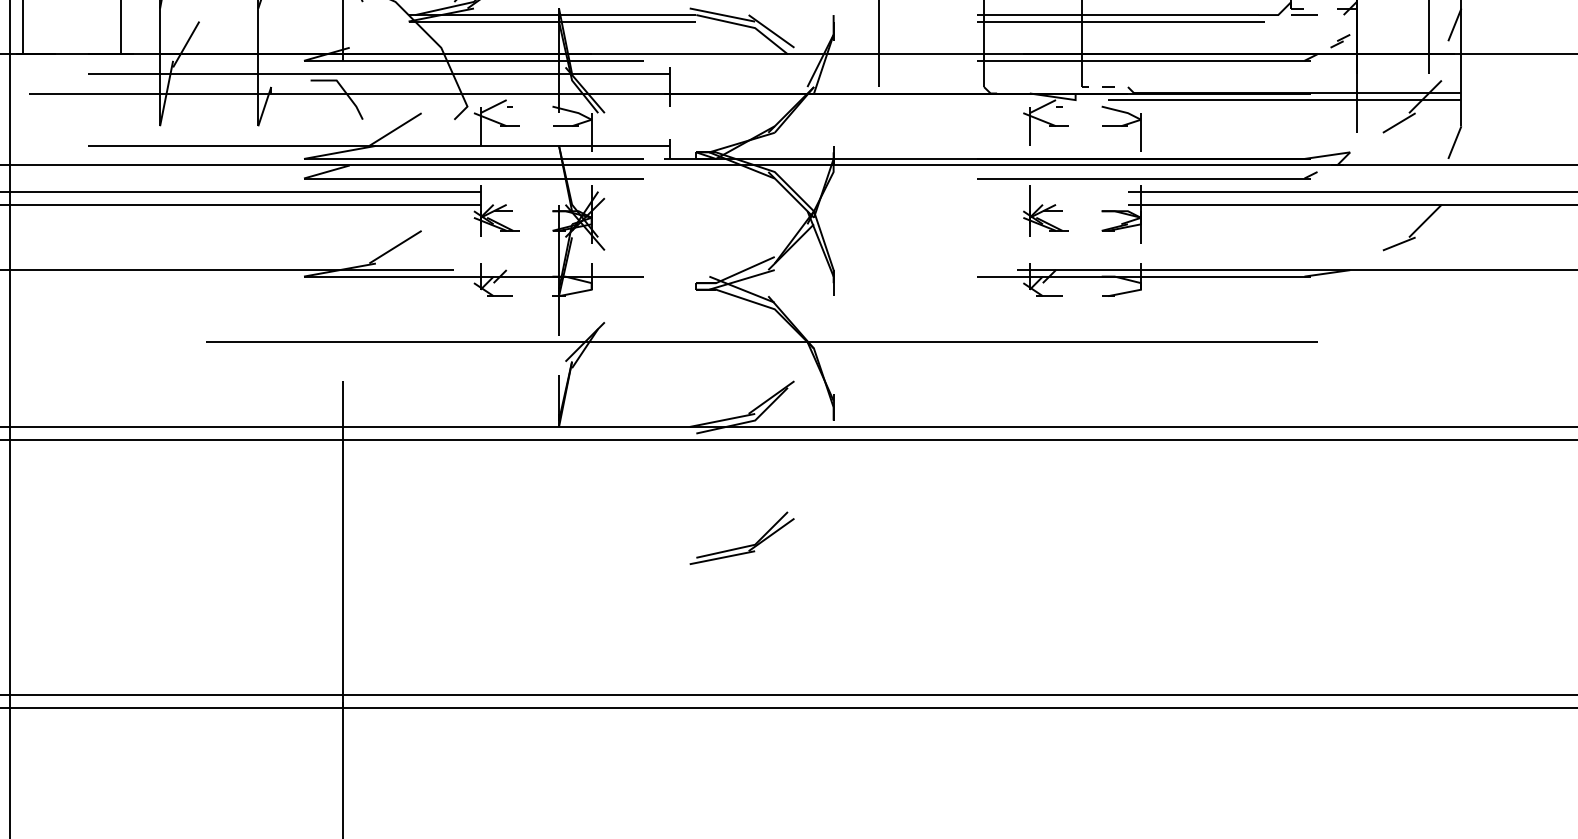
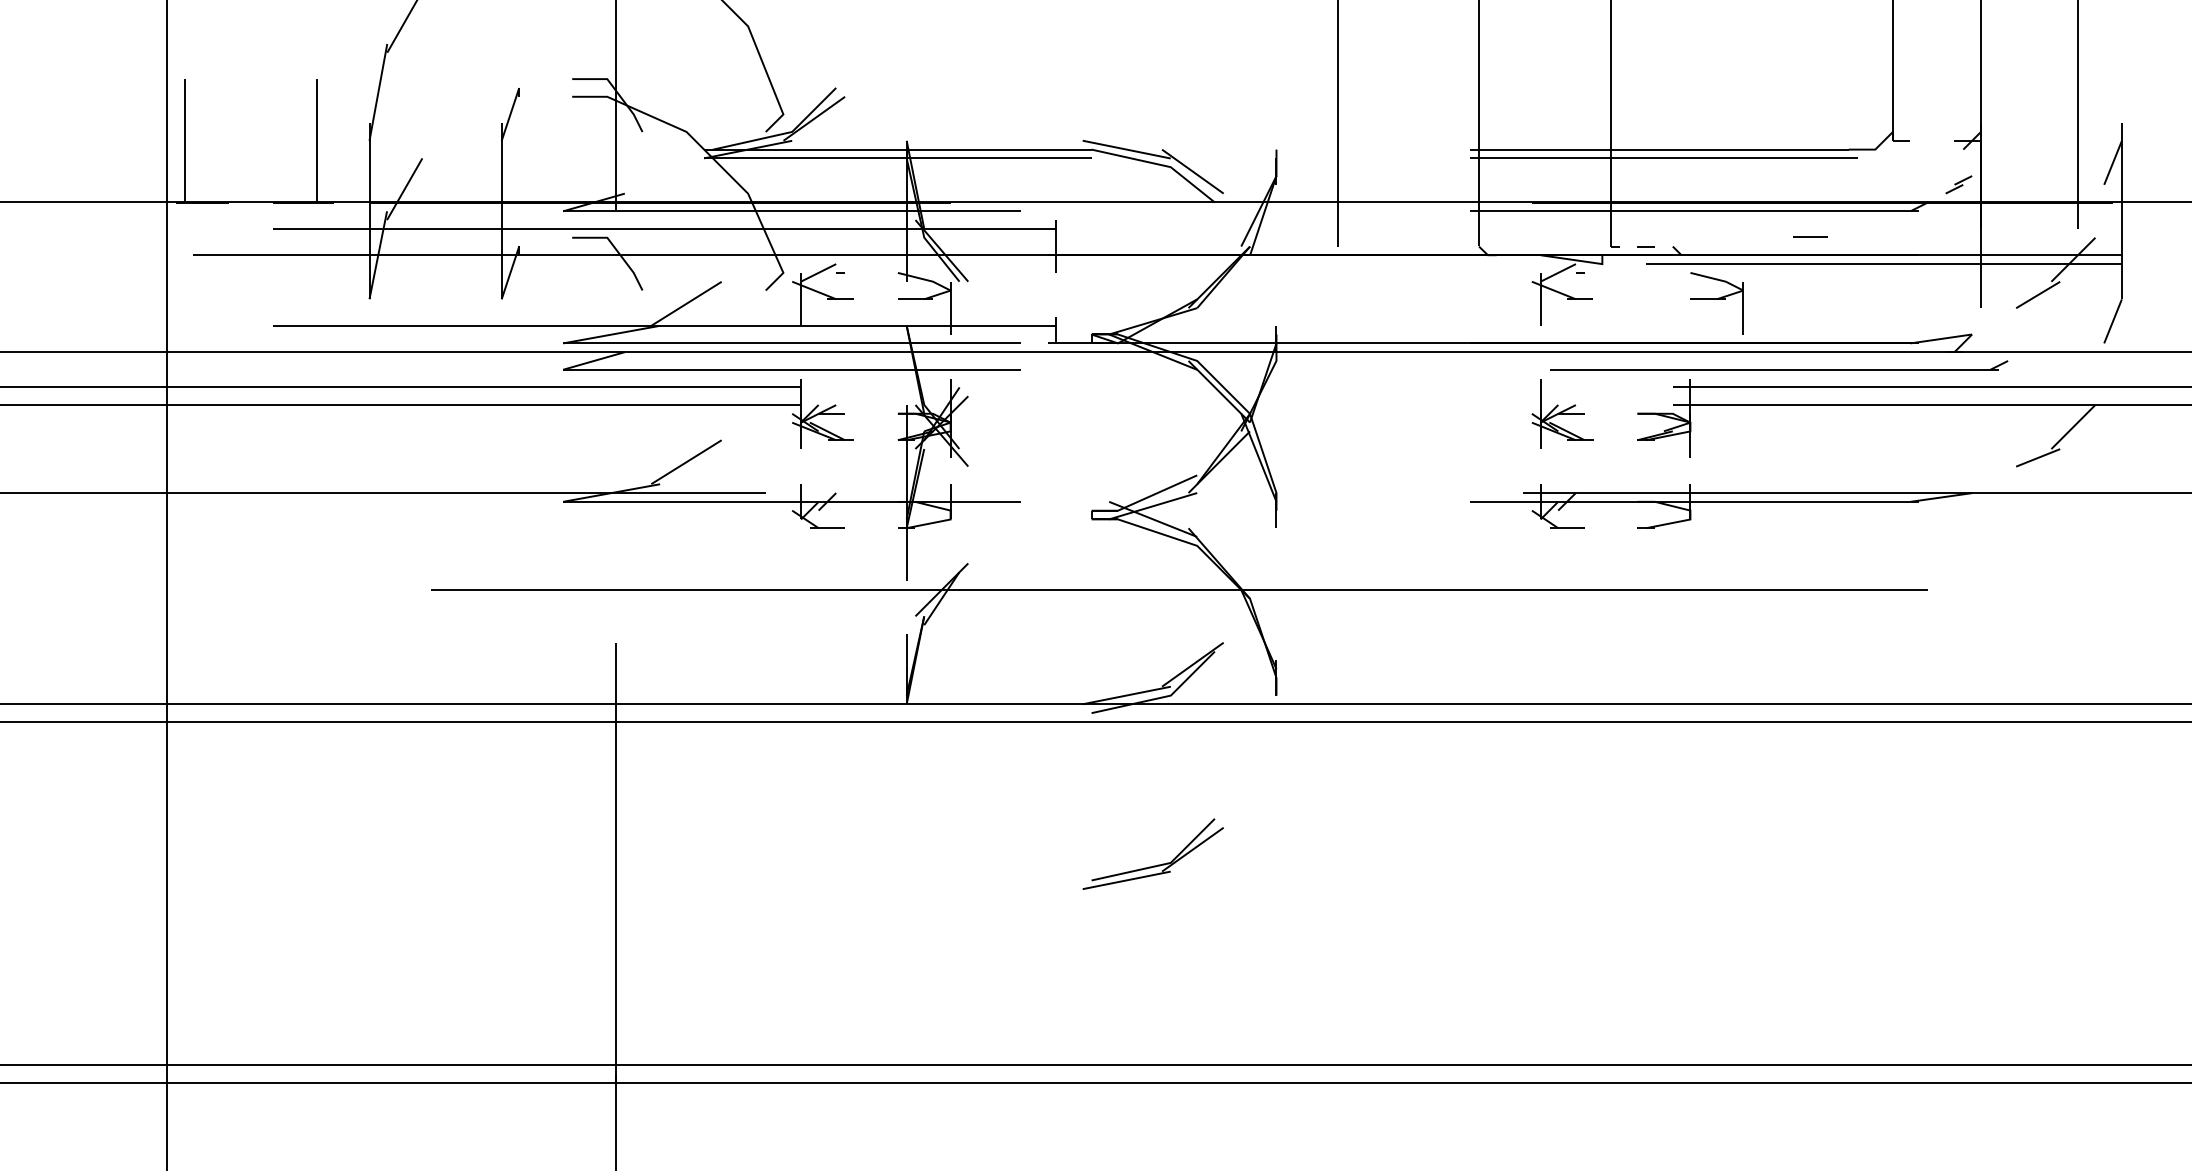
line: (1304, 14) -> (1810, 236), moved
part: (1121, 129) -> (1716, 303), moved
part: (1147, 175) -> (1779, 365), moved

